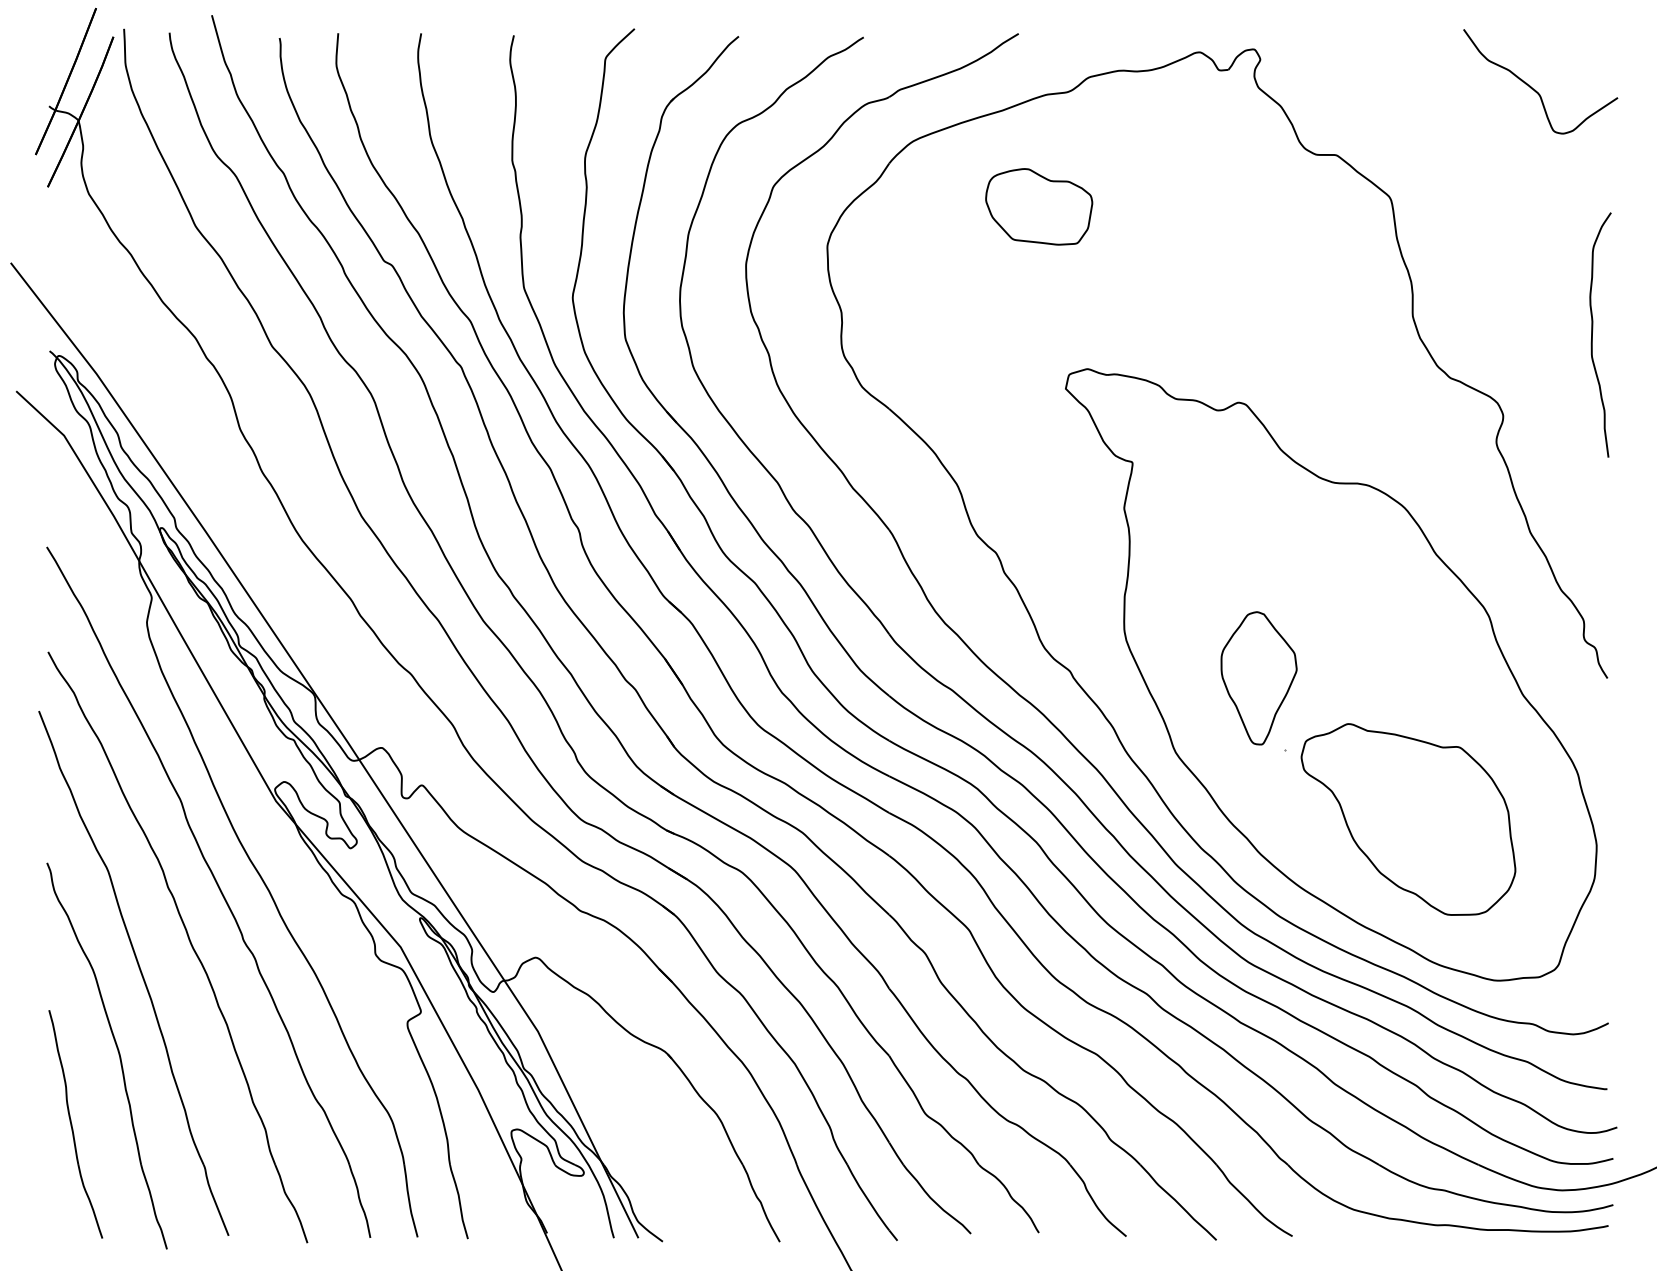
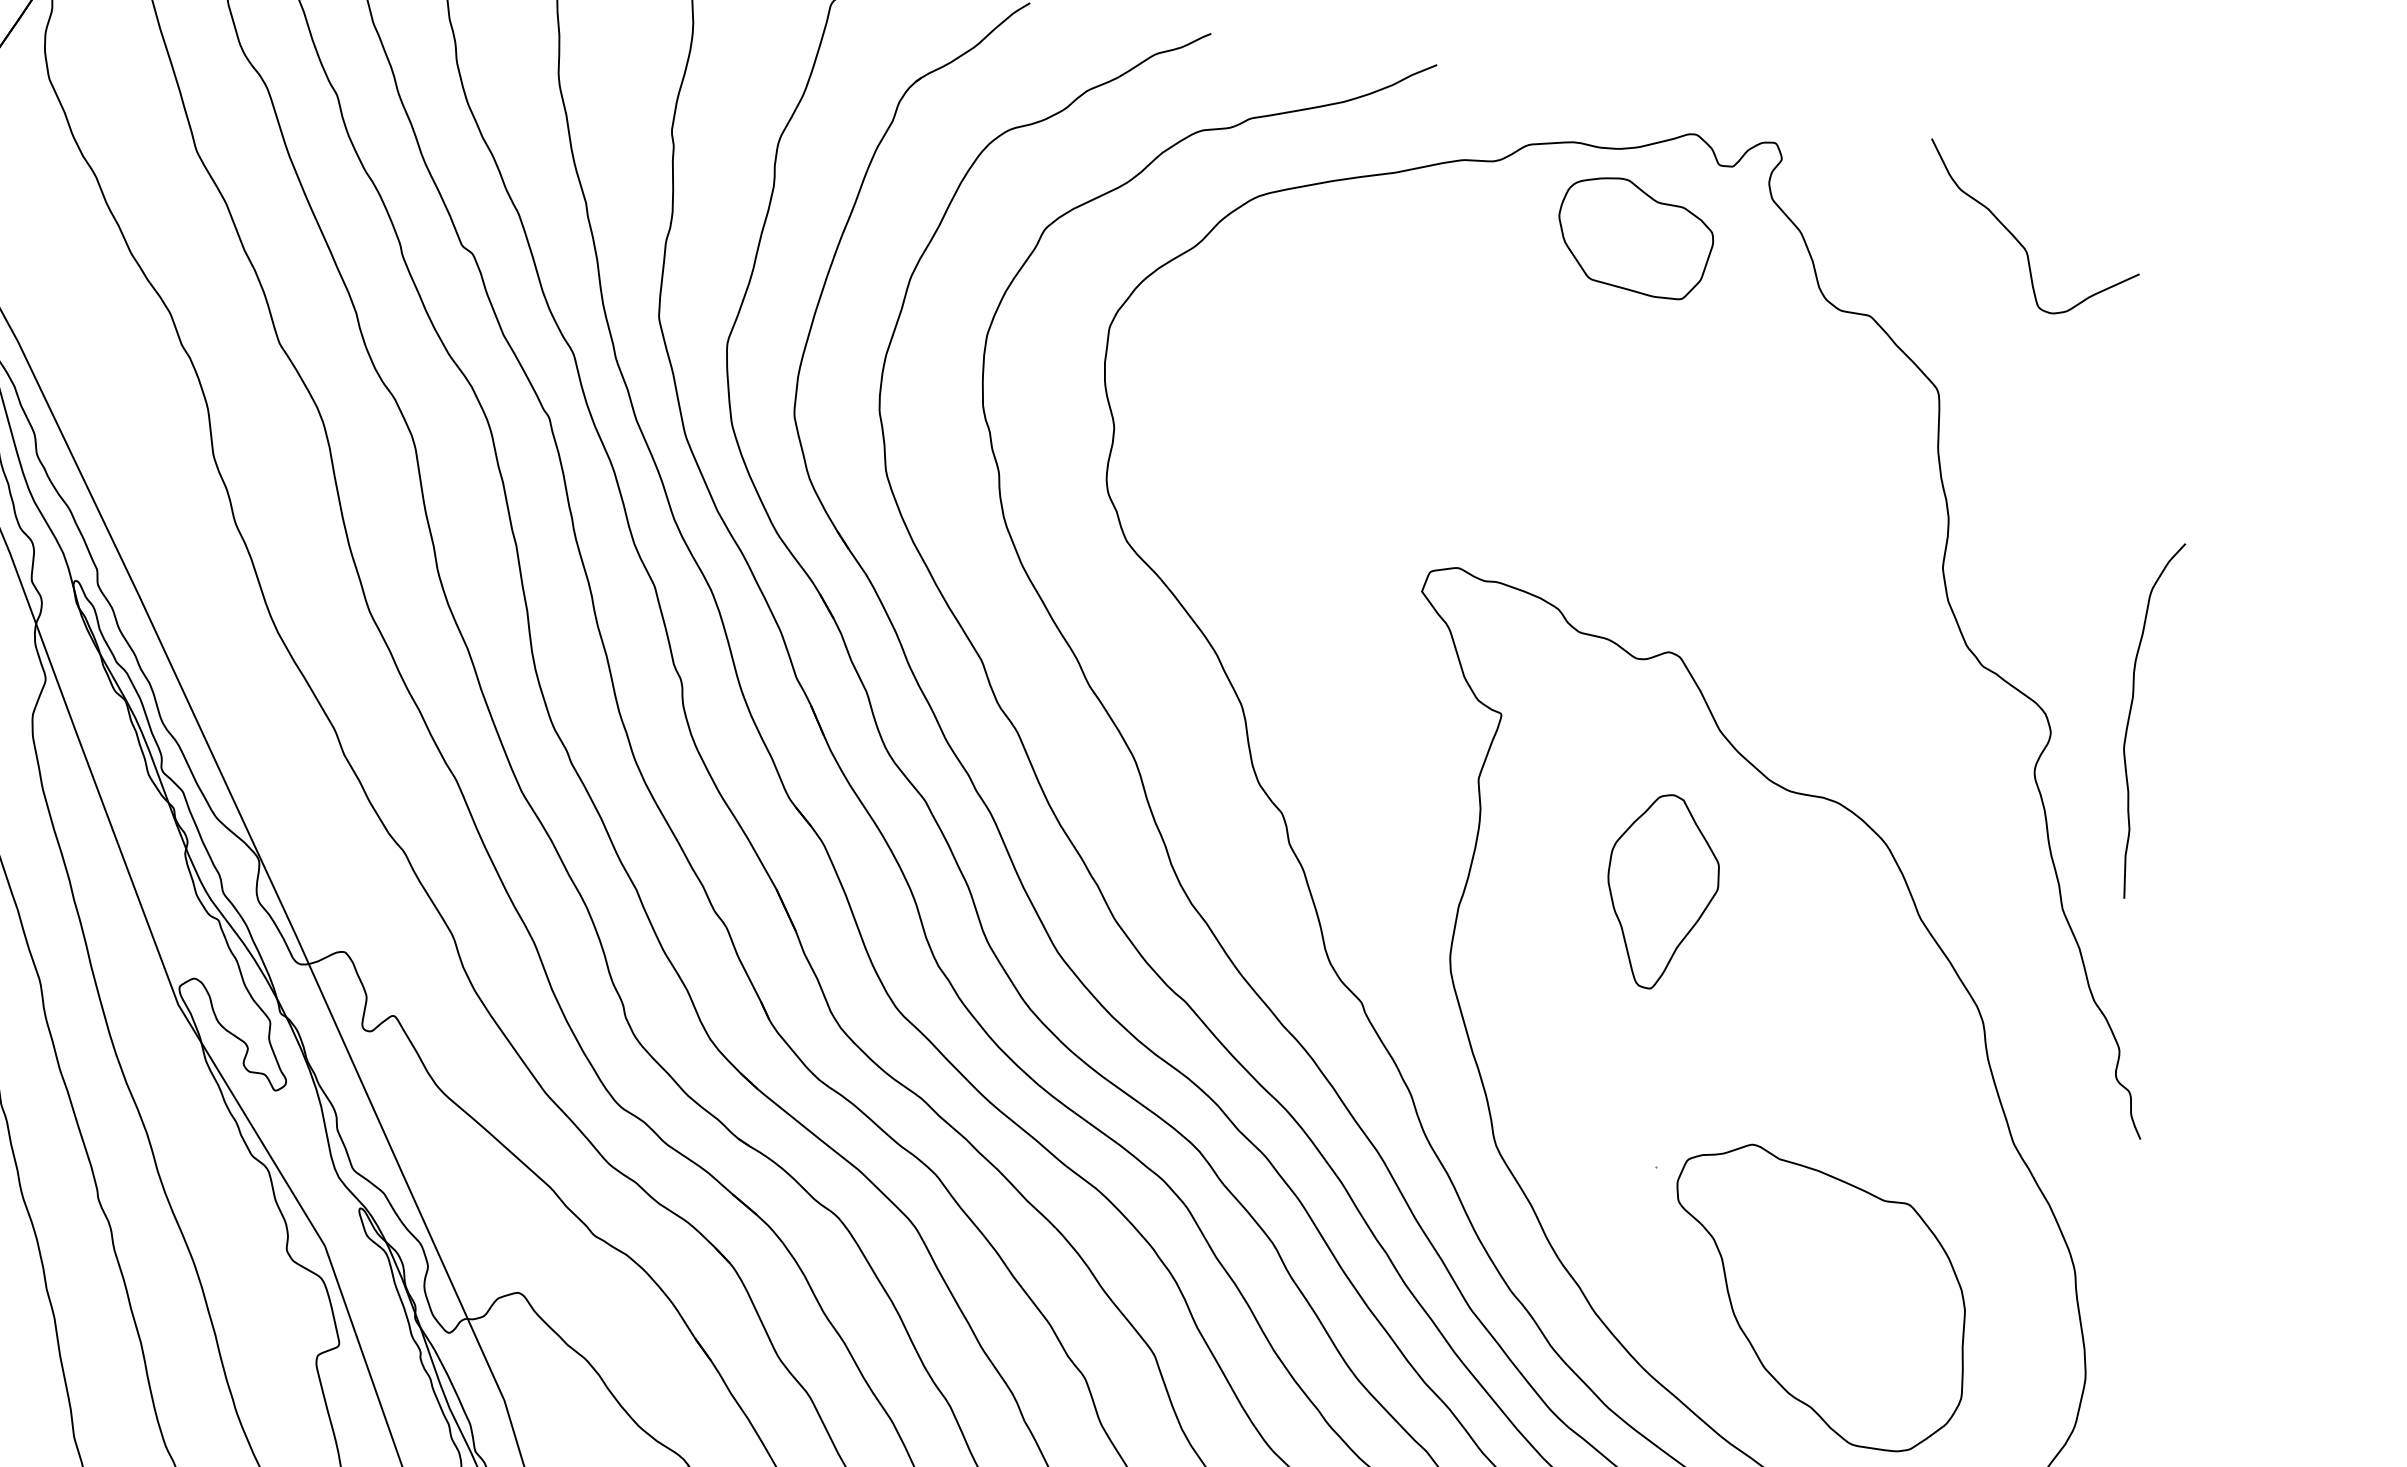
curve: (1535, 89) -> (2021, 242), moved
part: (1039, 206) -> (1635, 236), moved
curve: (1592, 334) -> (2129, 716), moved
part: (1258, 678) -> (1660, 891), moved

